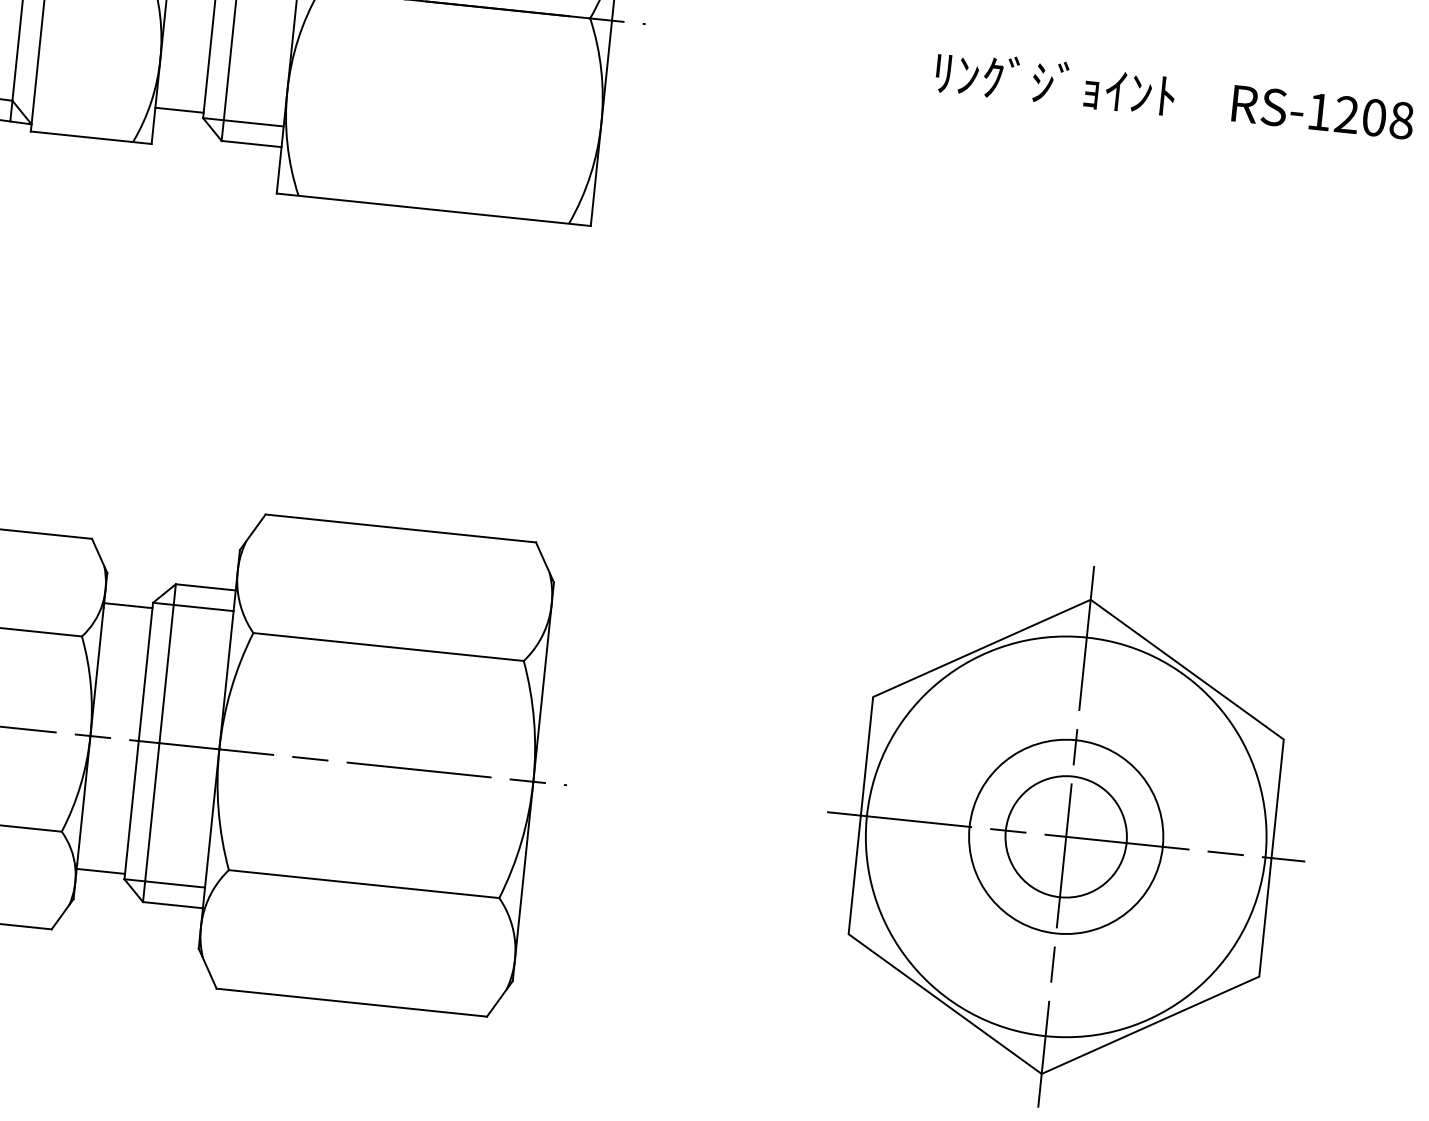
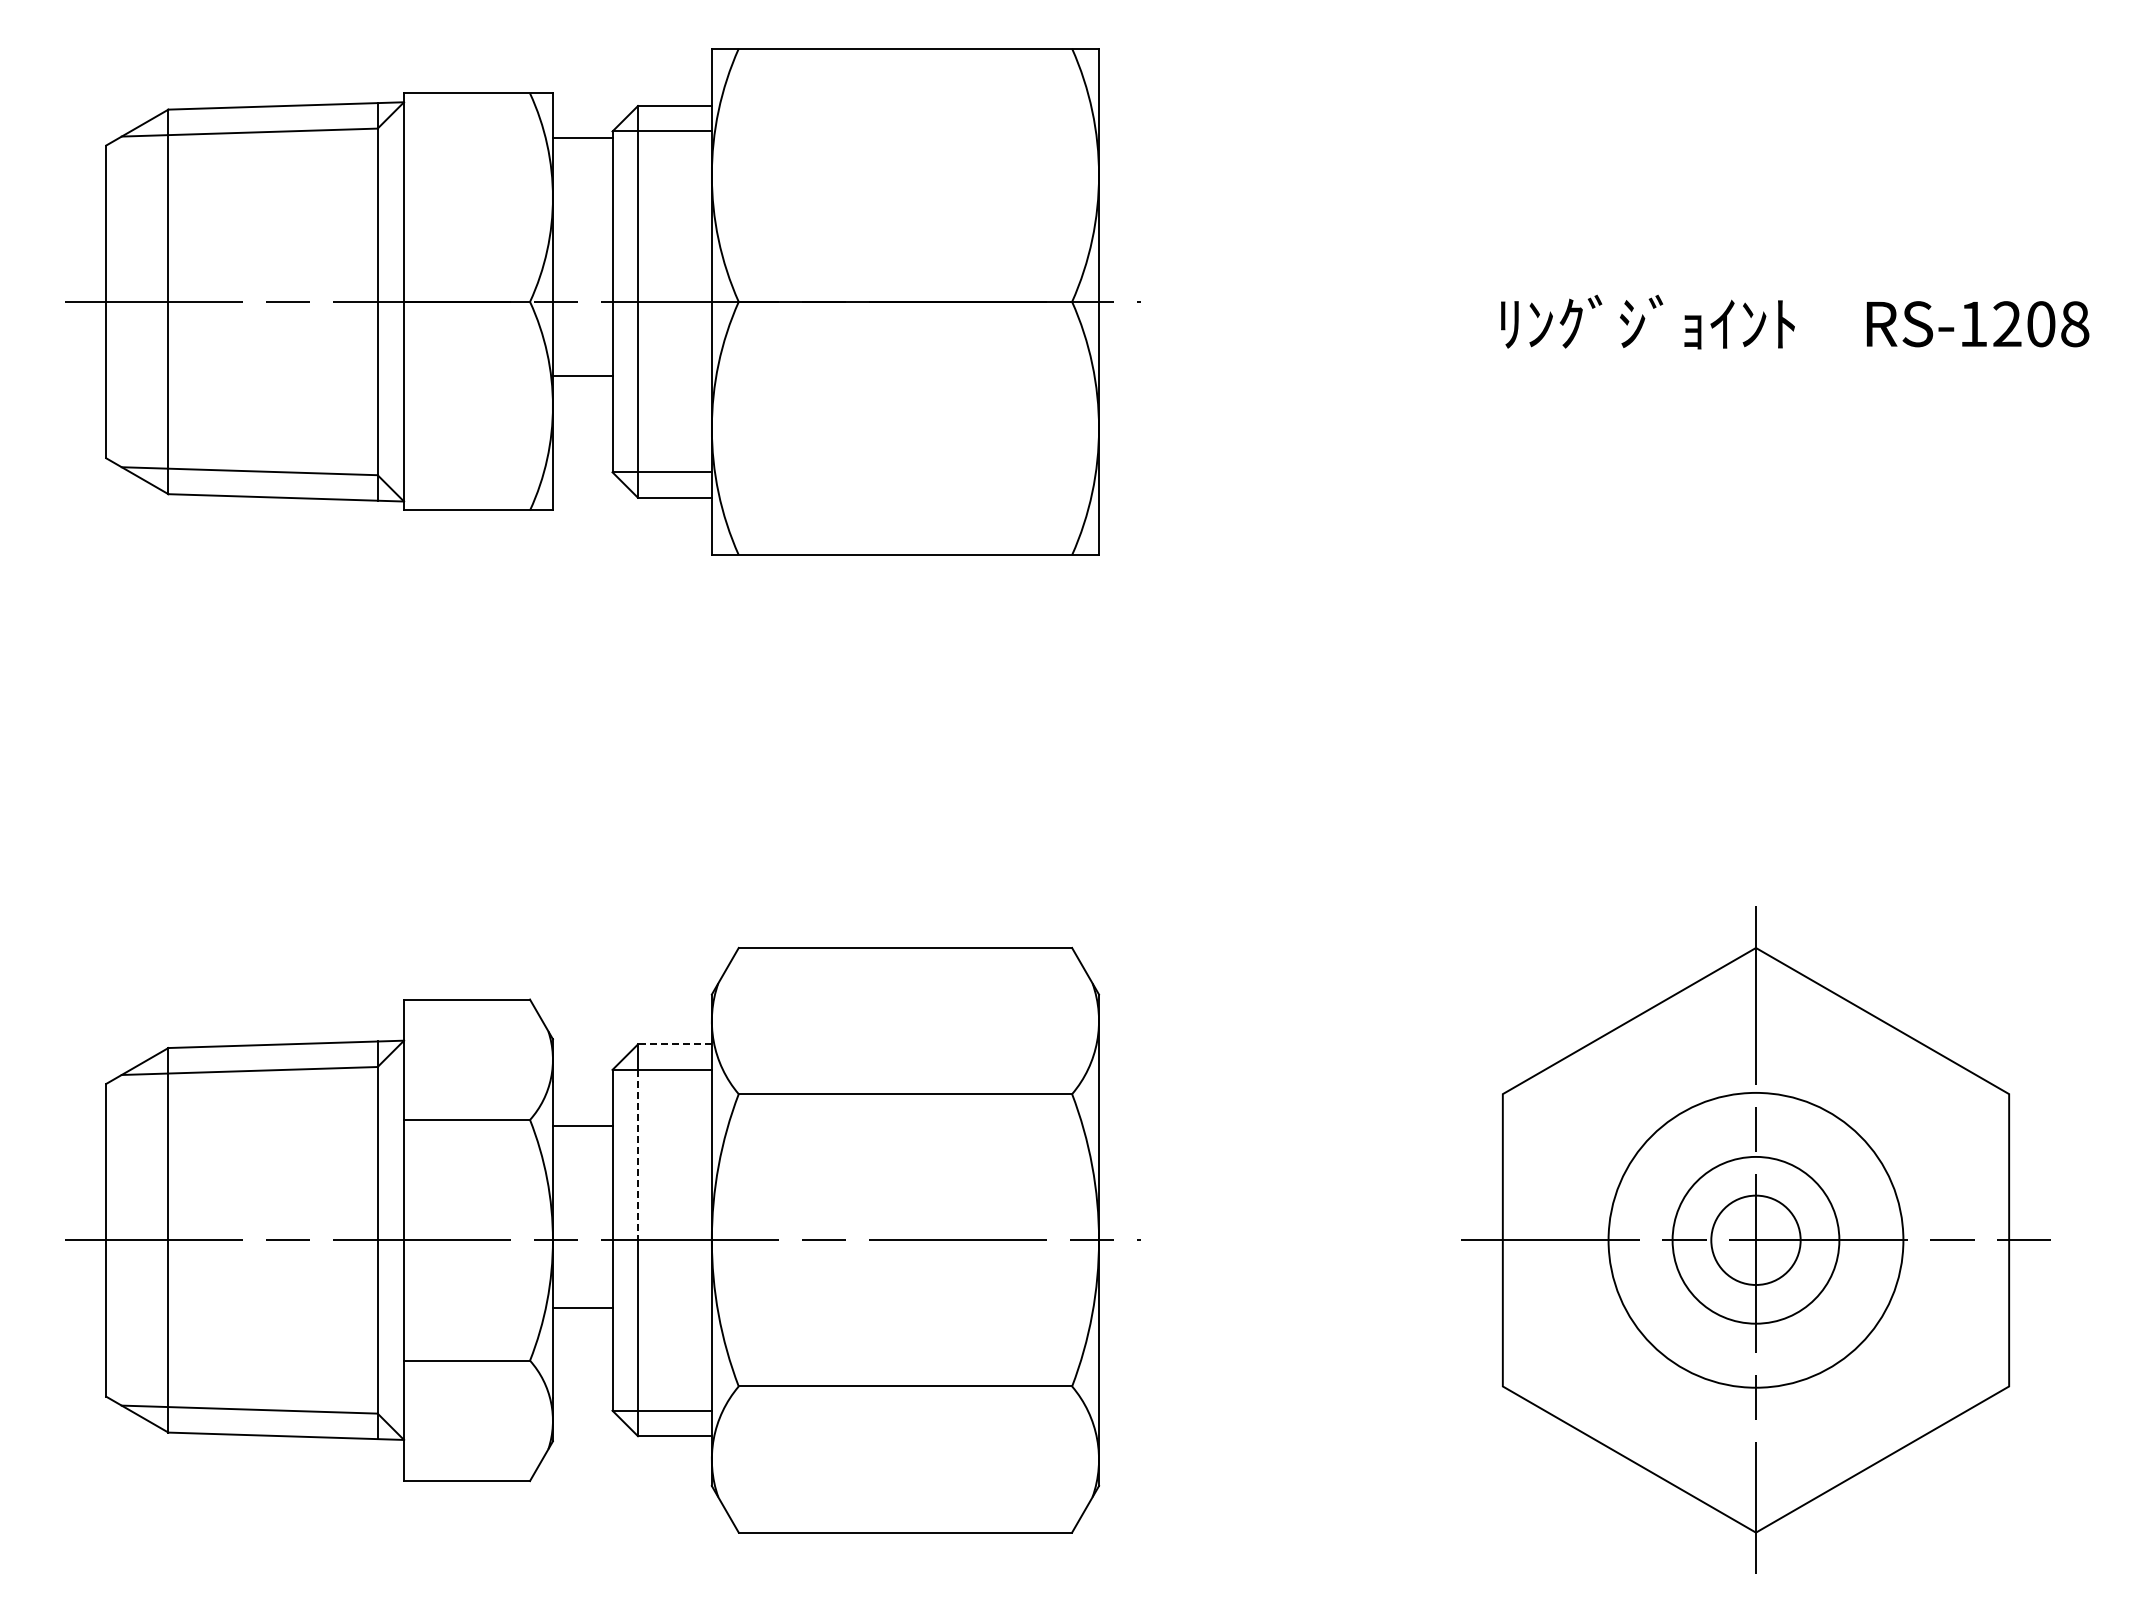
line: (179, 110) -> (582, 375), moved
line: (205, 587) -> (674, 1044), solid -> dashed
line: (128, 605) -> (582, 1125), moved
line: (166, 674) -> (638, 1155), solid -> dashed
circle: (1065, 836) -> (1755, 1239), size x0.6
circle: (1065, 836) -> (1755, 1240), size x0.6
circle: (1065, 836) -> (1755, 1240), size x0.7
line: (100, 871) -> (582, 1308), moved

